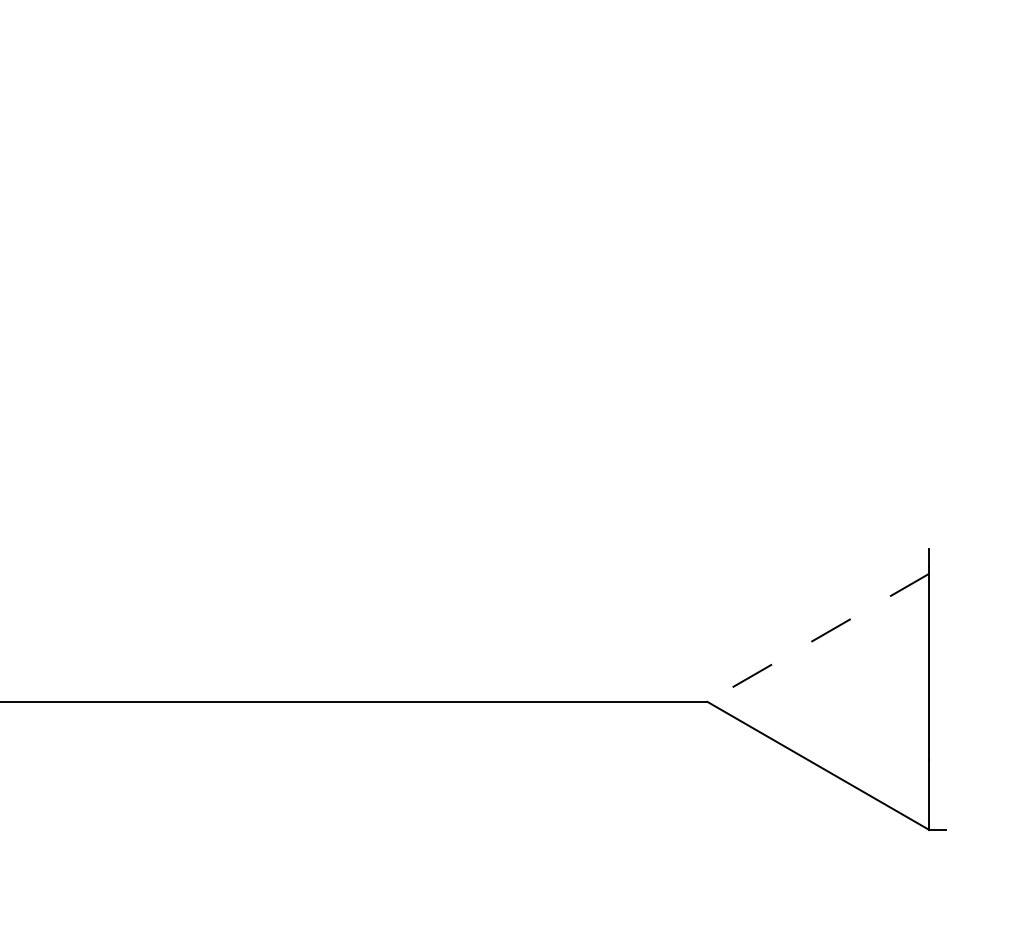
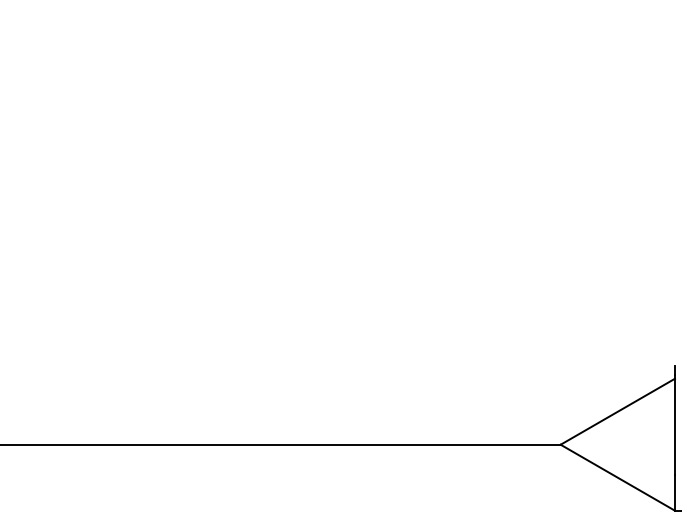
line: (817, 637) -> (617, 411), dashed -> solid

